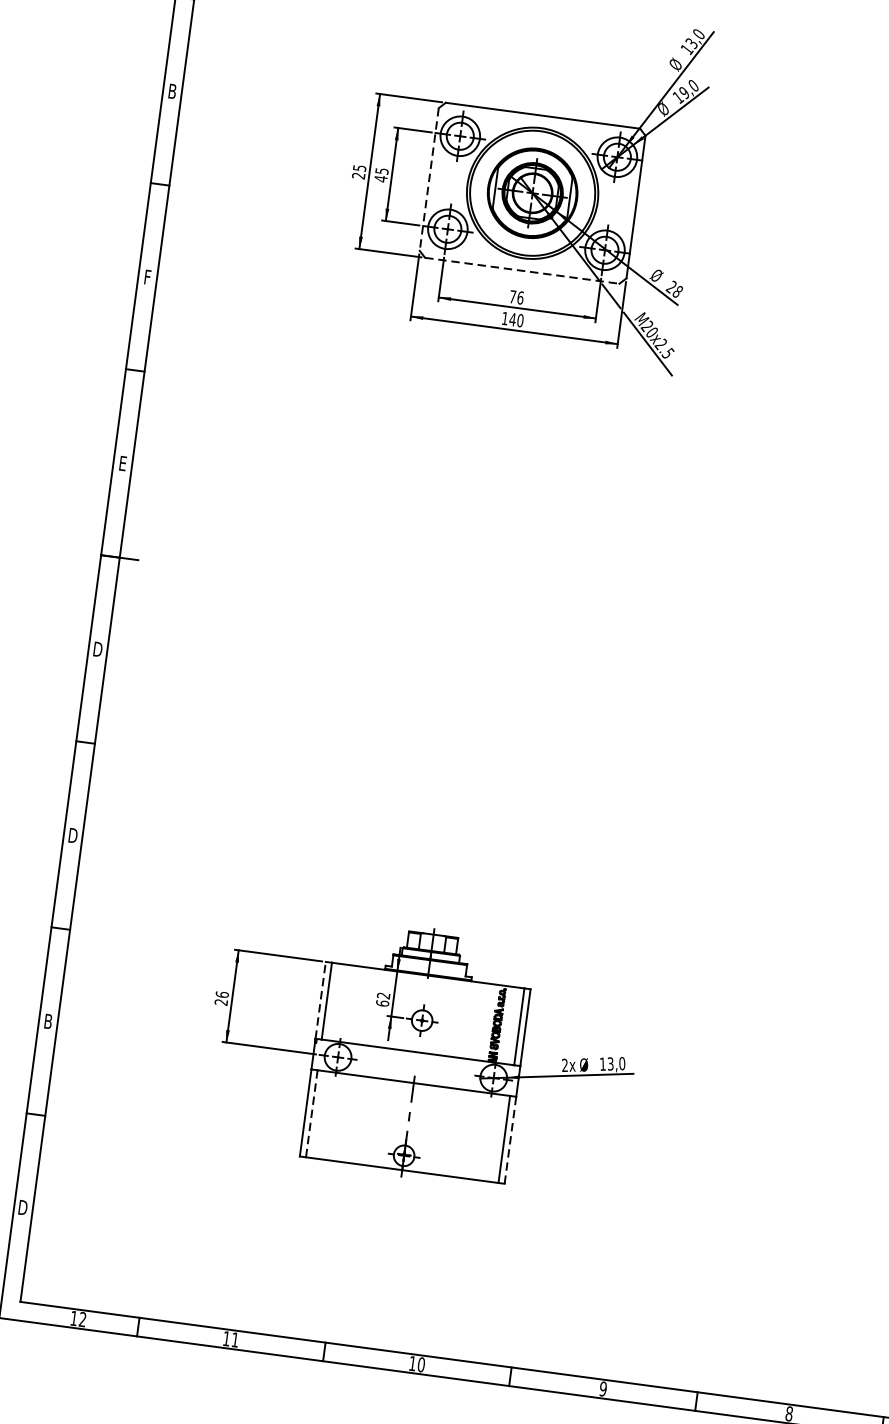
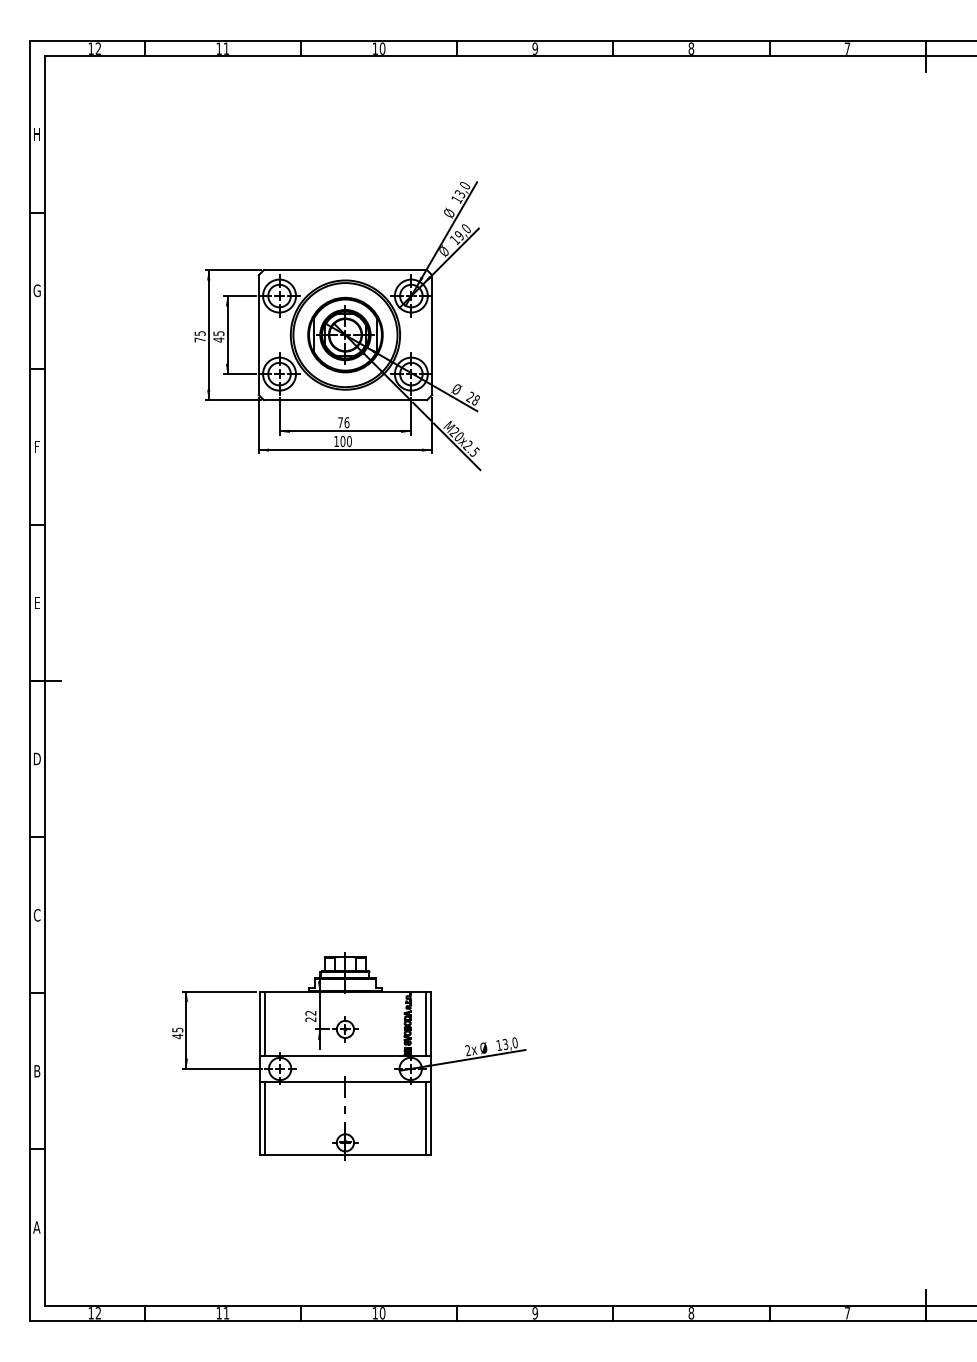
text: (171, 90) -> (36, 290), B -> G
text: (358, 175) -> (199, 339), 25 -> 75
line: (428, 179) -> (258, 335), dashed -> solid
line: (522, 271) -> (345, 400), dashed -> solid
text: (512, 319) -> (342, 441), 140 -> 100
text: (73, 835) -> (37, 915), D -> C
text: (221, 998) -> (177, 1033), 26 -> 45
line: (320, 999) -> (259, 1023), dashed -> solid
text: (382, 1003) -> (310, 1019), 62 -> 22
line: (311, 1113) -> (264, 1118), dashed -> solid
line: (510, 1140) -> (431, 1118), dashed -> solid
text: (22, 1207) -> (36, 1227), D -> A

